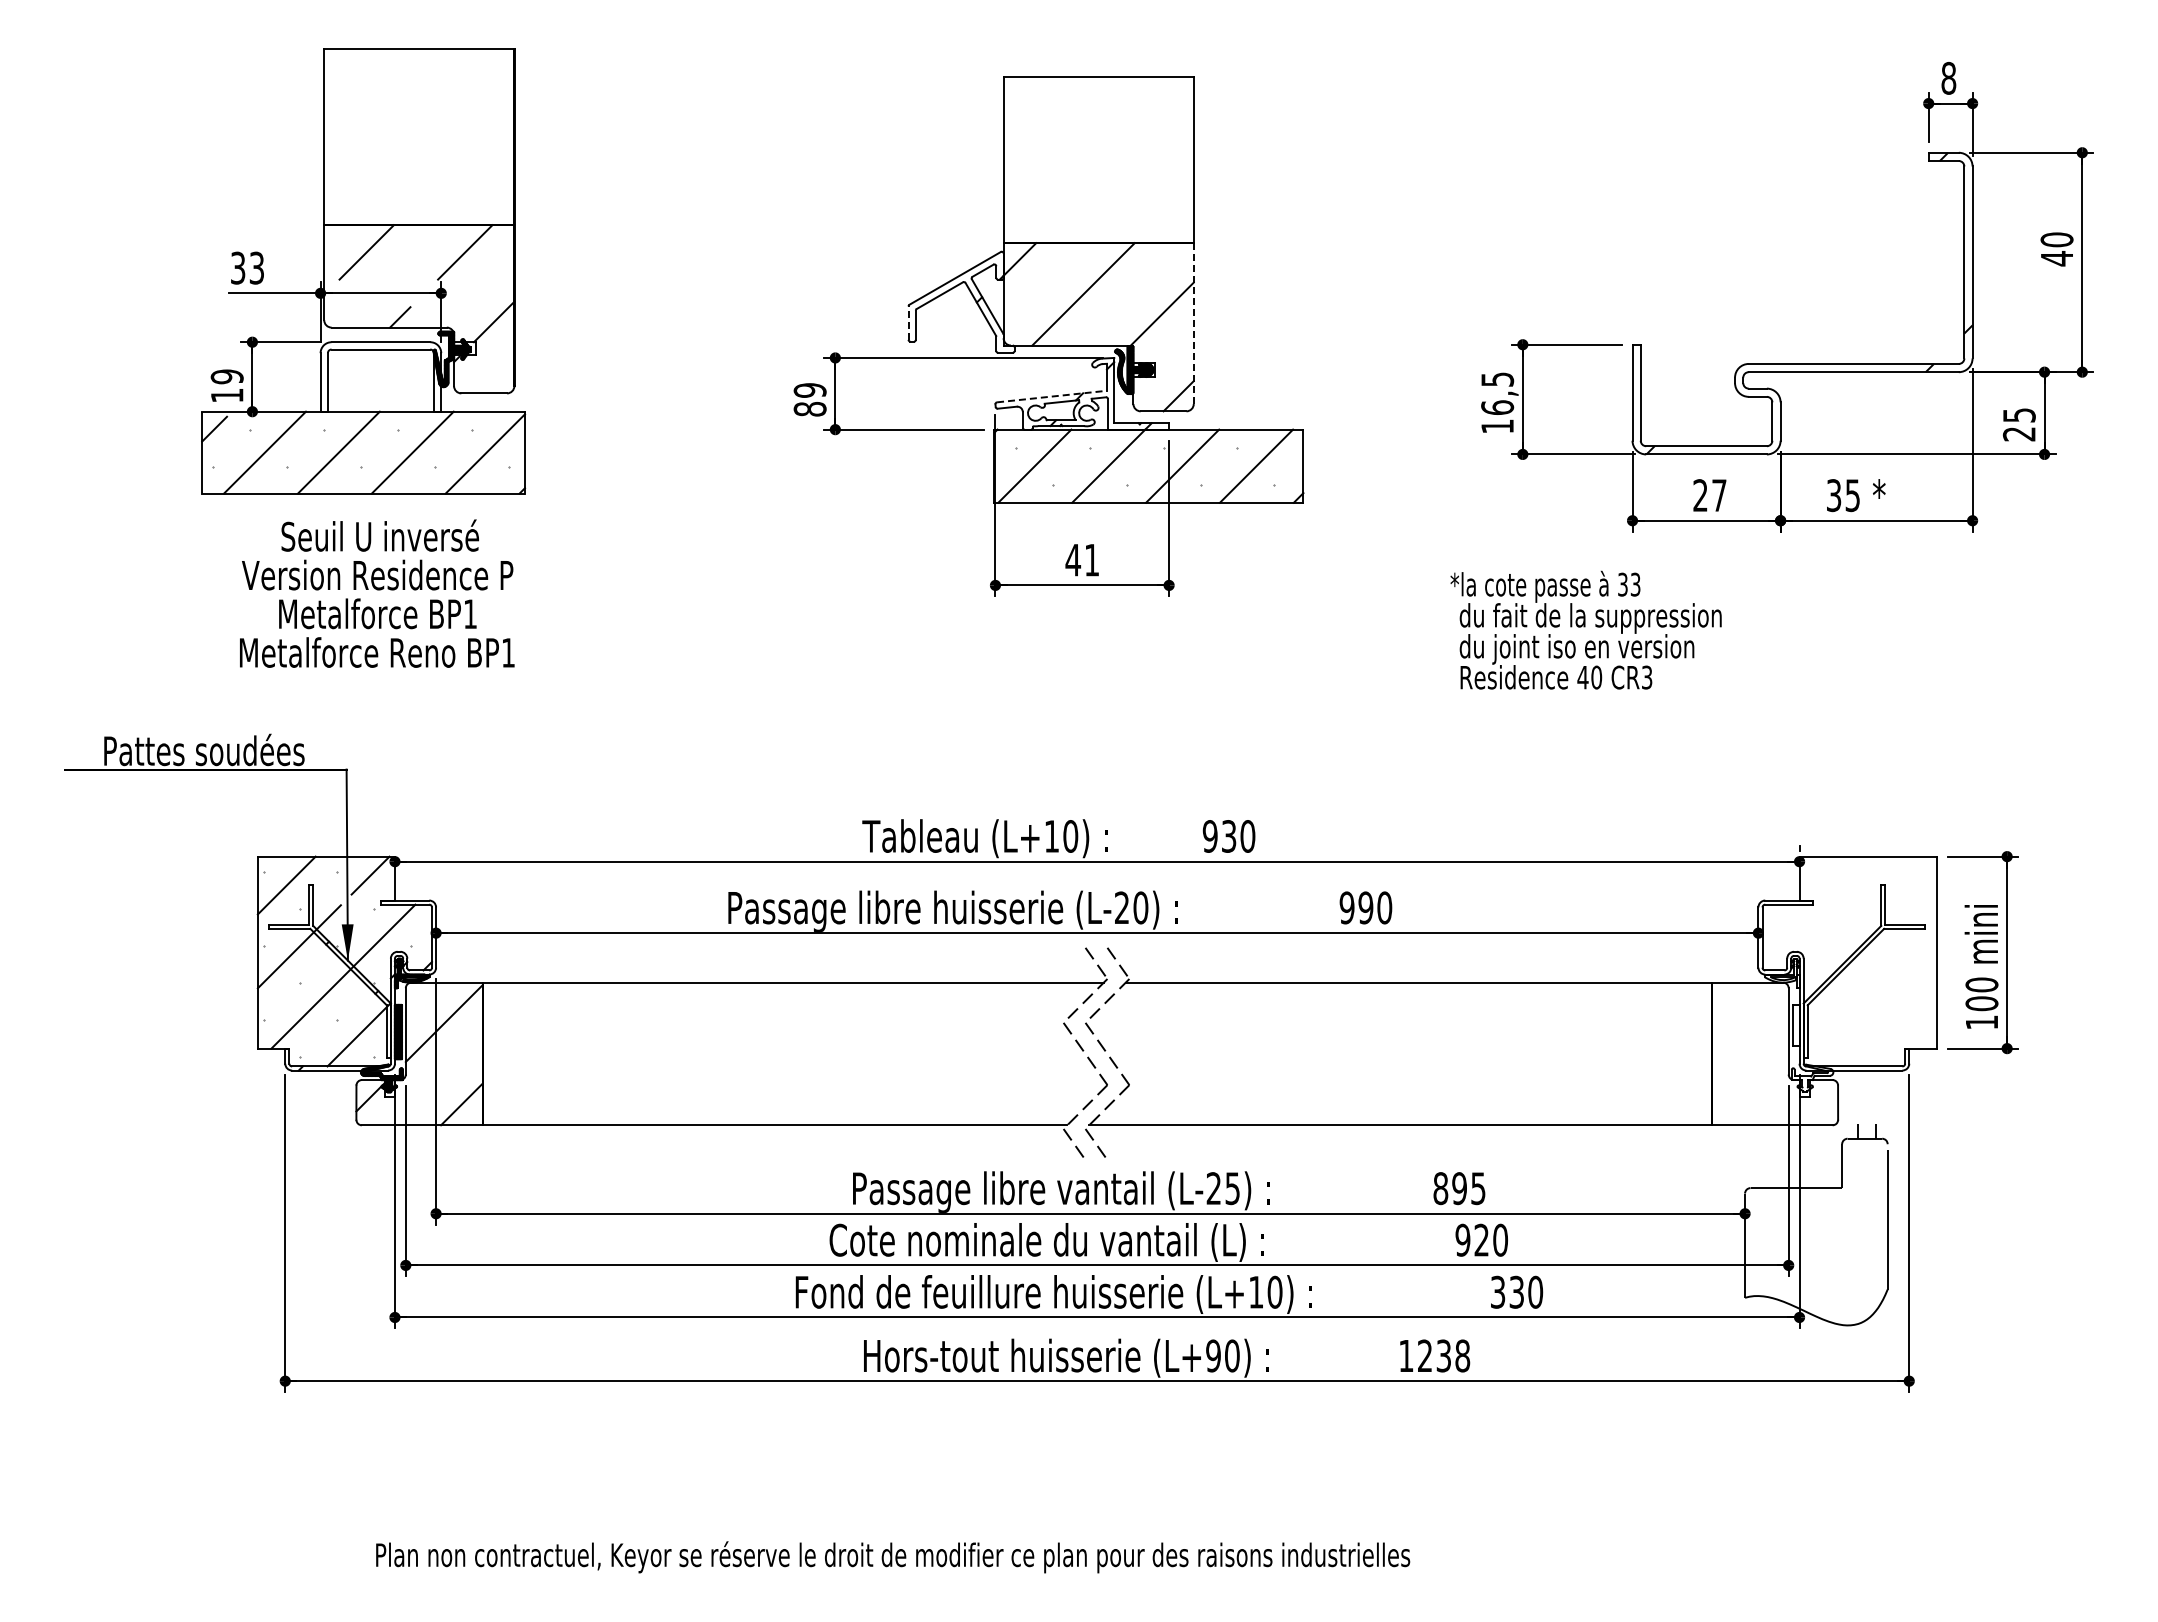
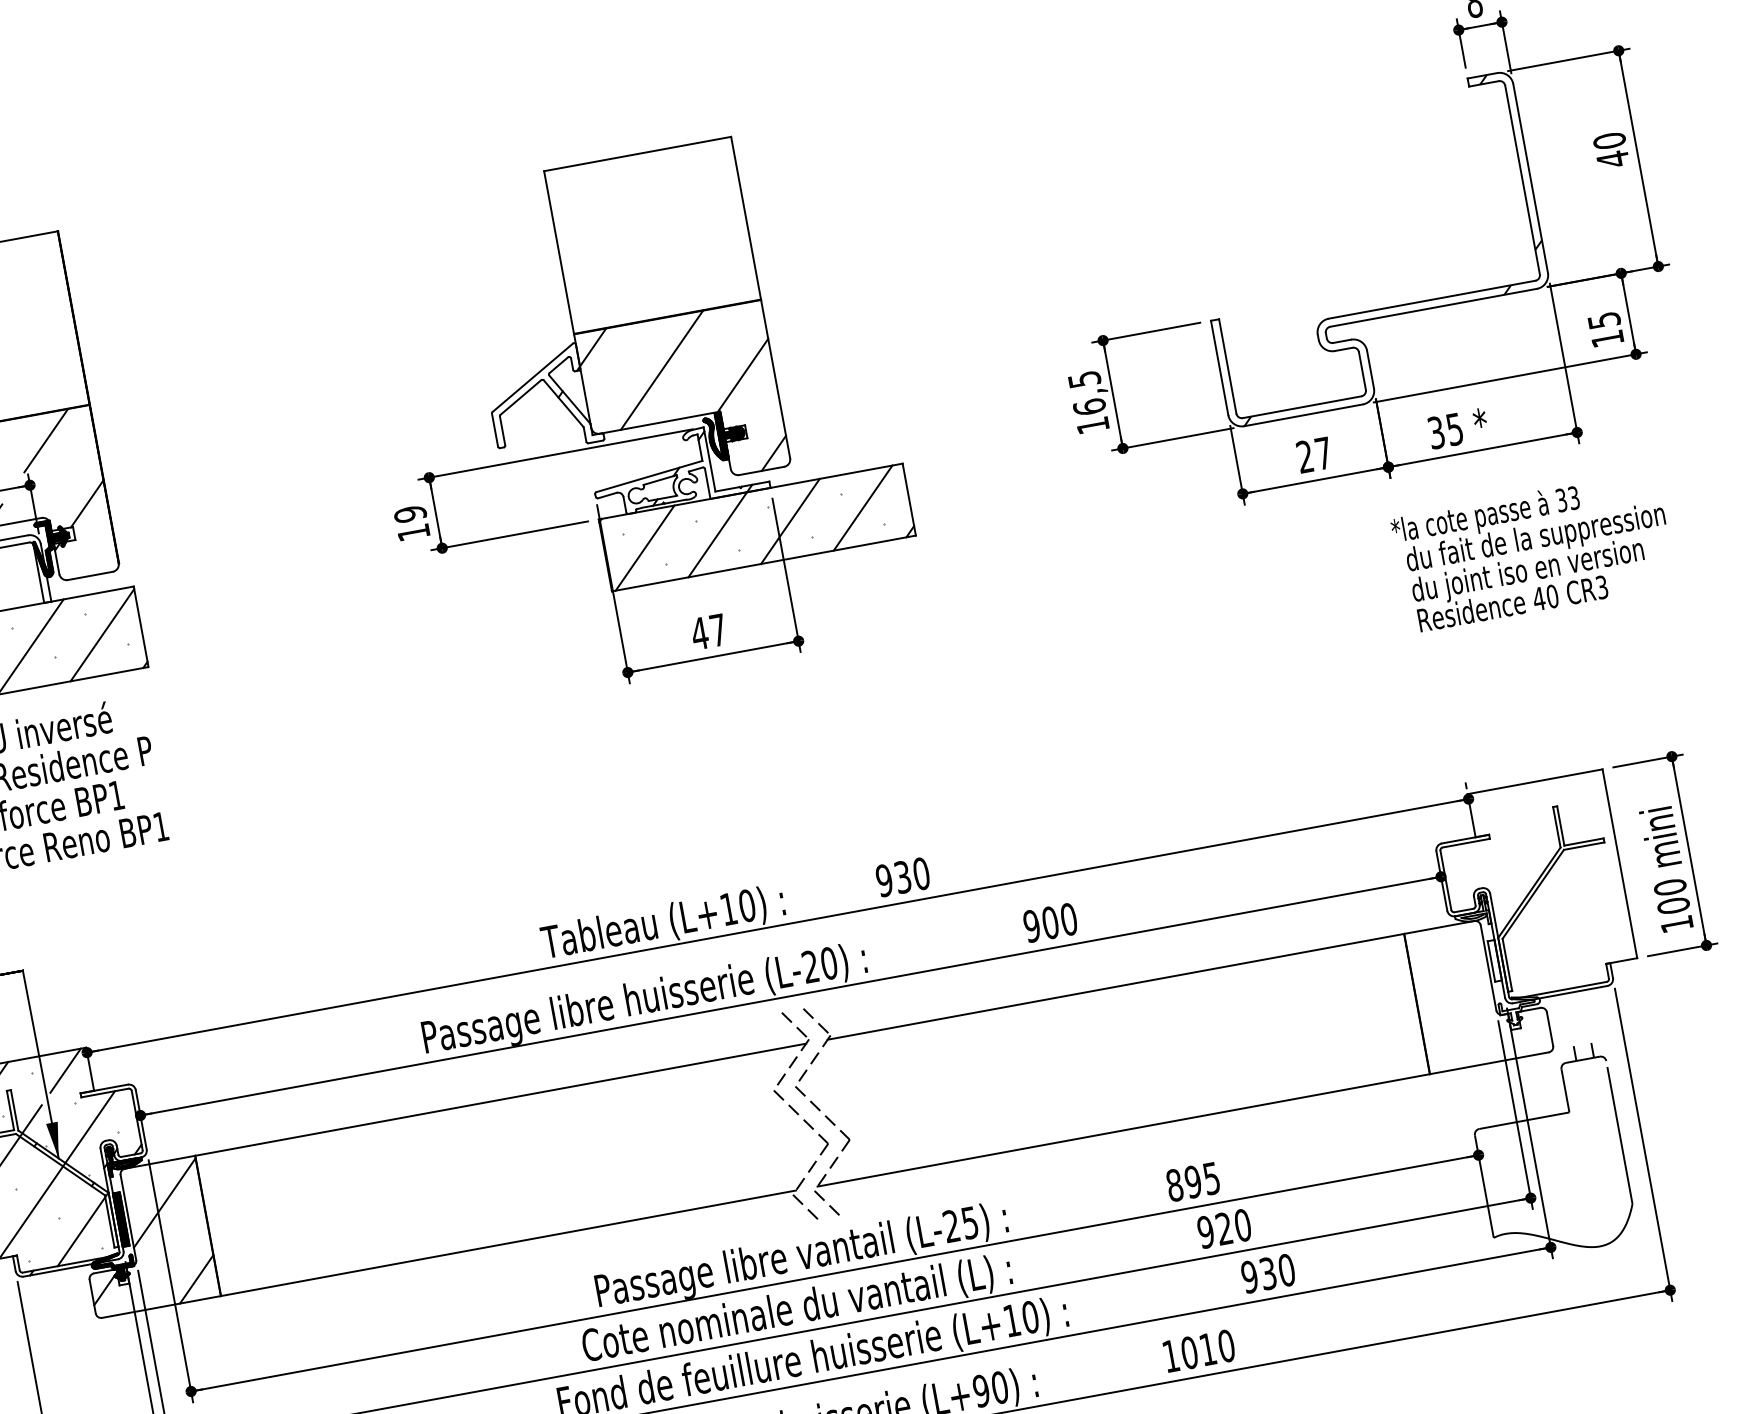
line: (908, 323) -> (495, 430), dashed -> solid
line: (1193, 324) -> (775, 380), dashed -> solid
line: (1052, 396) -> (649, 476), dashed -> solid
text: (809, 409) -> (413, 533), 89 -> 19
text: (2018, 434) -> (1606, 339), 25 -> 15
text: (1091, 560) -> (717, 630), 41 -> 47
text: (1585, 629) -> (1532, 551), moved
text: (1365, 907) -> (1049, 922), 990 -> 900
text: (1497, 1292) -> (1249, 1277), 330 -> 930
text: (1443, 1355) -> (1207, 1349), 1238 -> 1010

